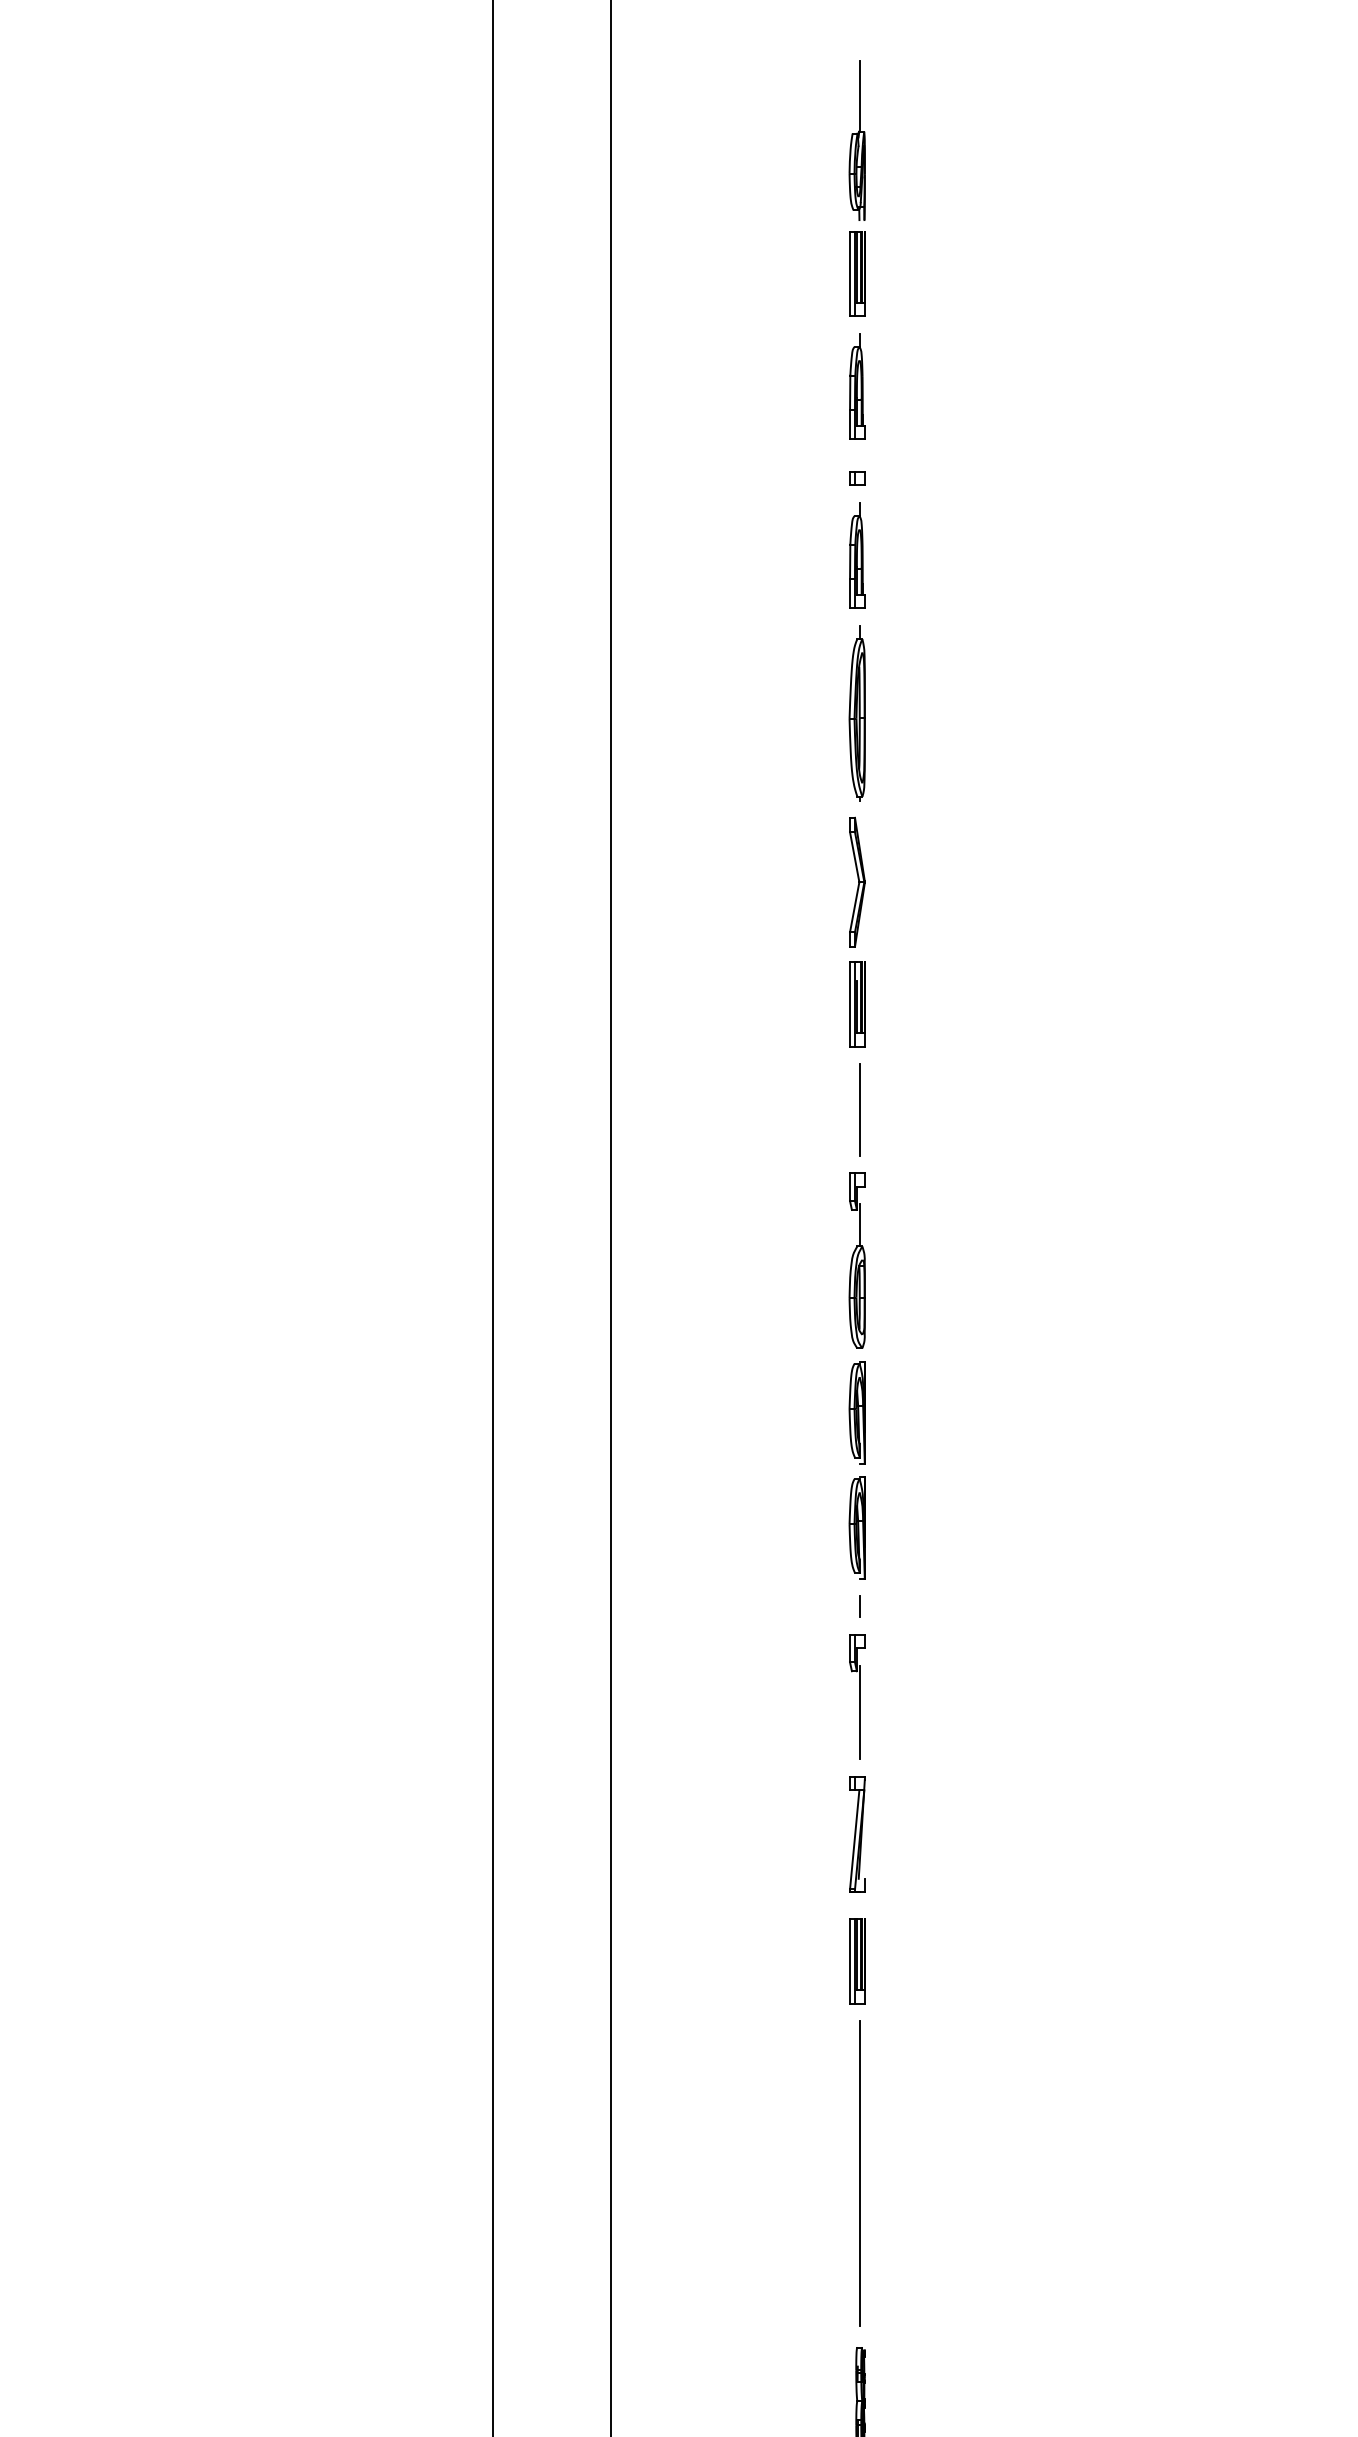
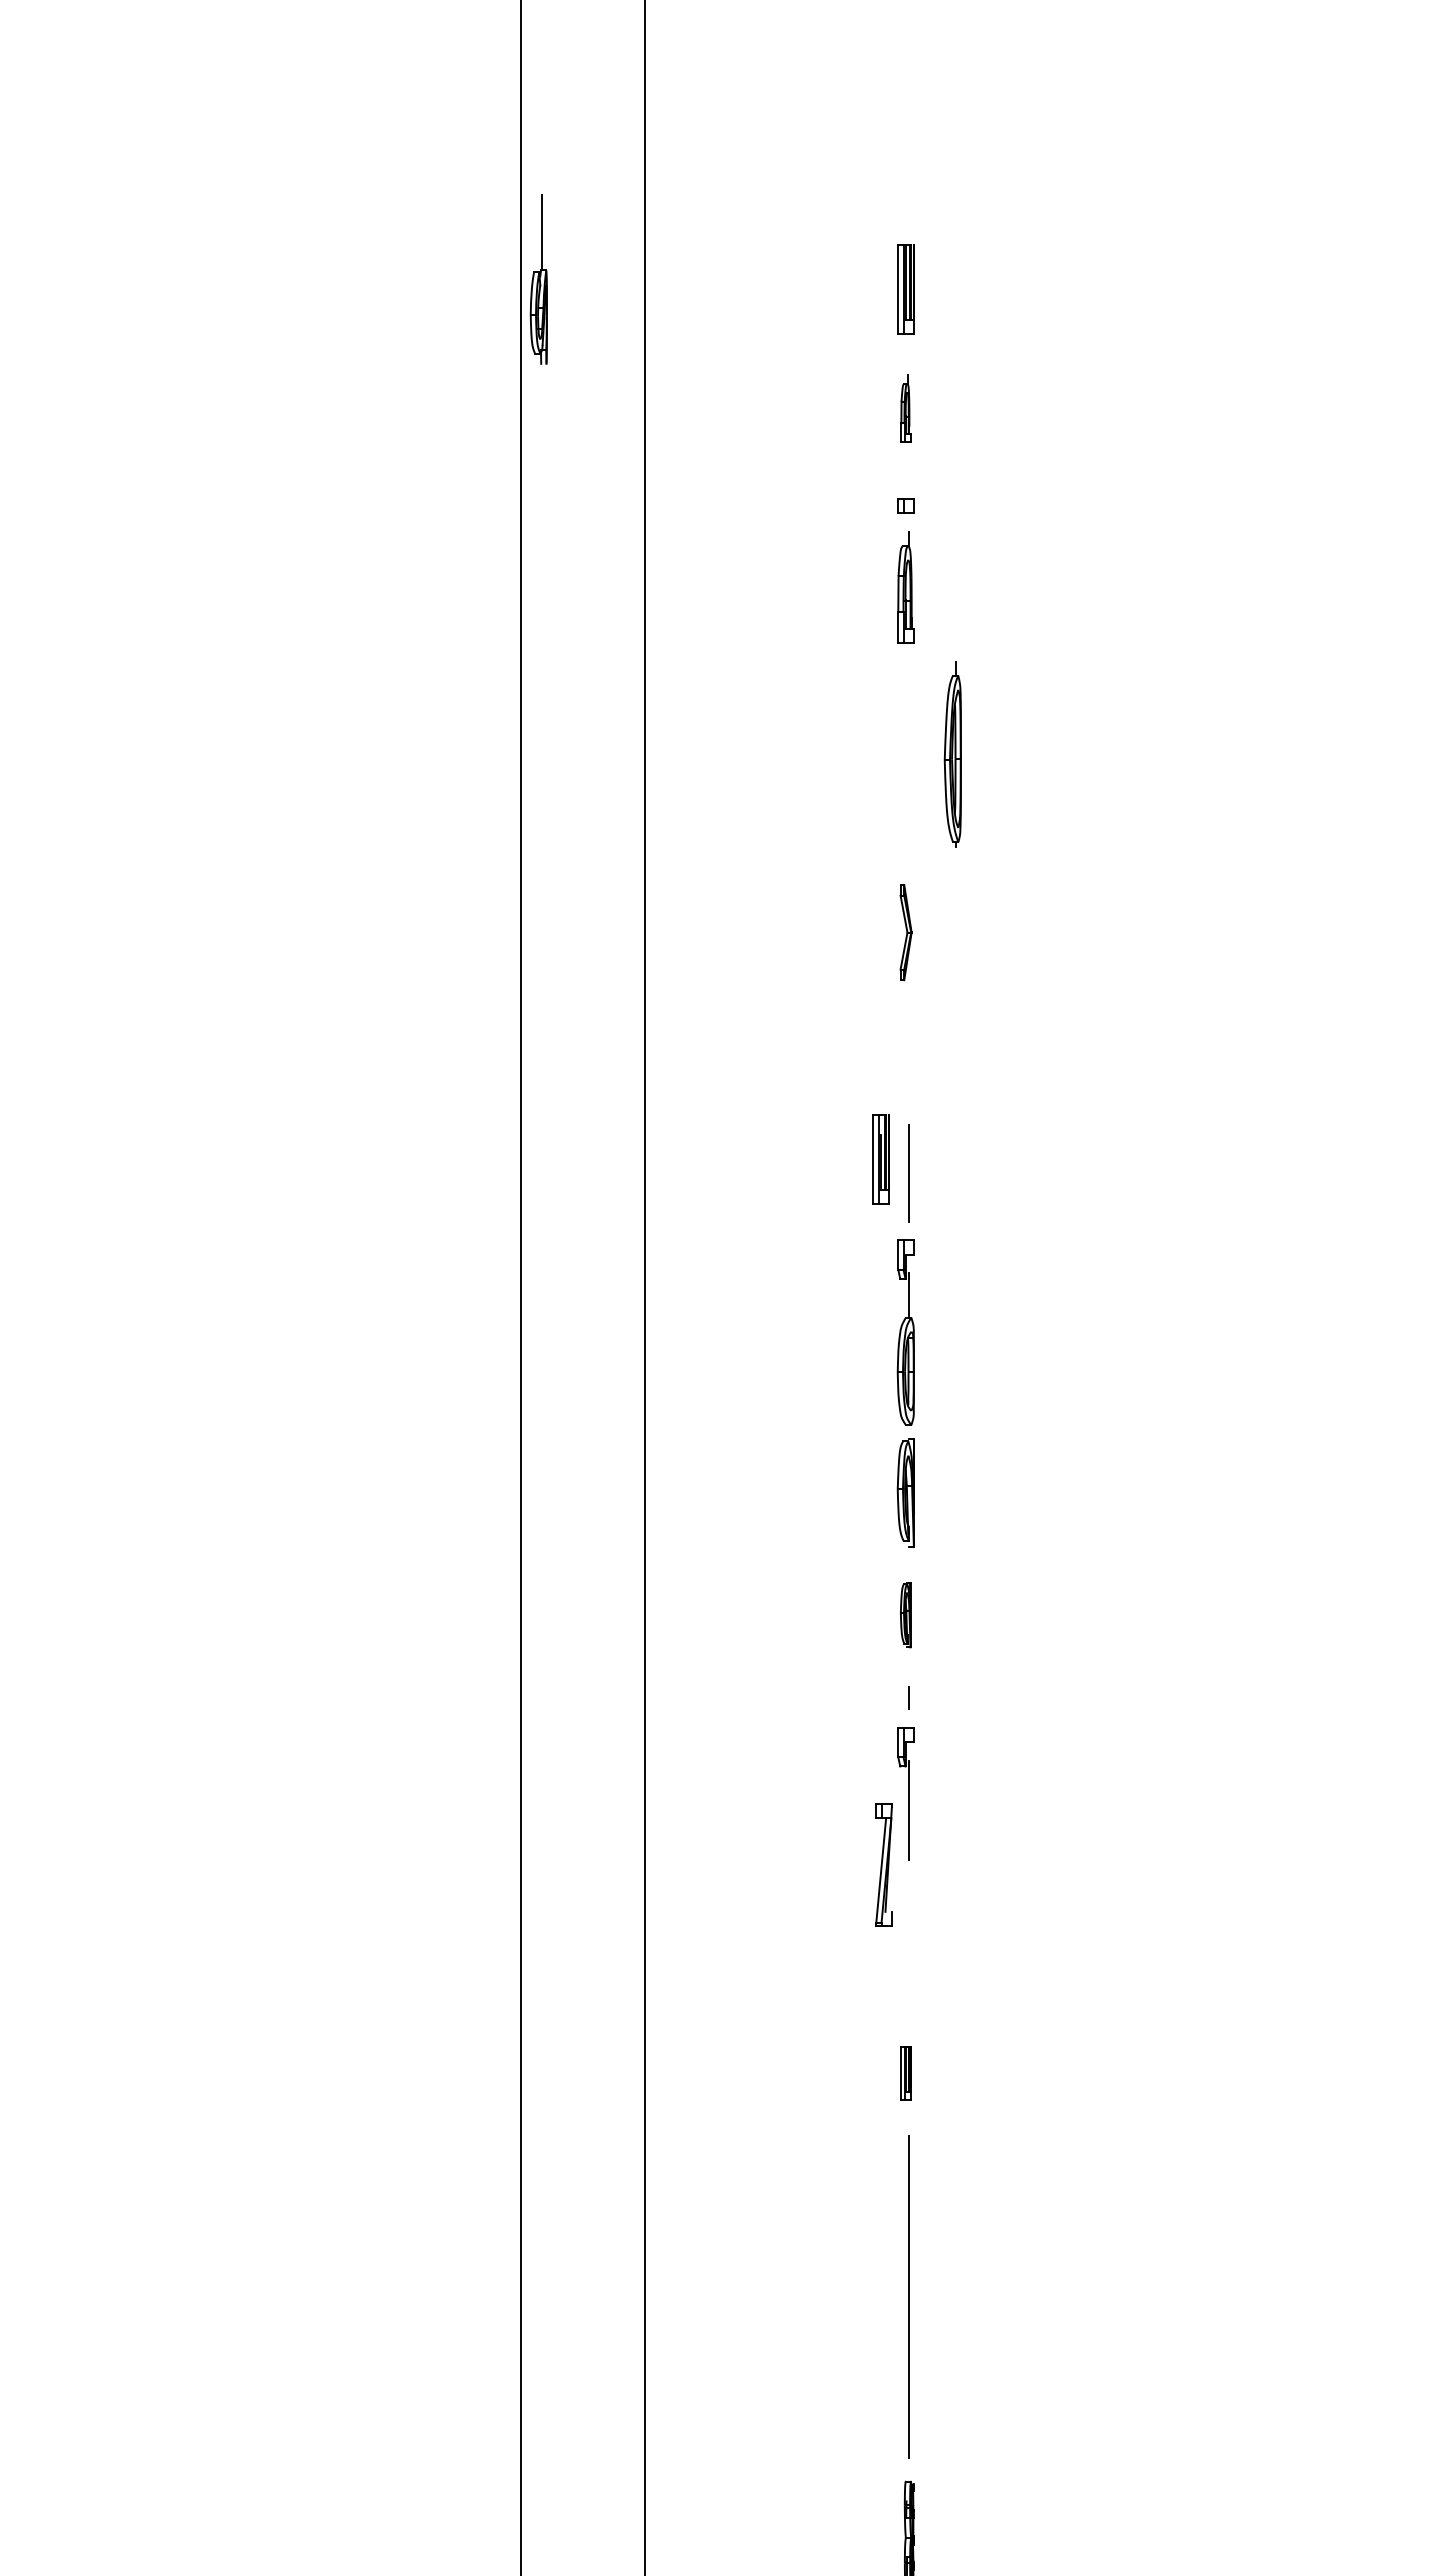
part: (856, 140) -> (538, 279), moved
part: (856, 386) -> (905, 408), size x0.6
part: (856, 713) -> (952, 754), moved
part: (856, 882) -> (905, 932), size x0.7
part: (856, 1004) -> (880, 1159), moved
part: (856, 1527) -> (905, 1614), size x0.6
part: (856, 1834) -> (883, 1864), moved
part: (856, 1961) -> (905, 2073), size x0.6

